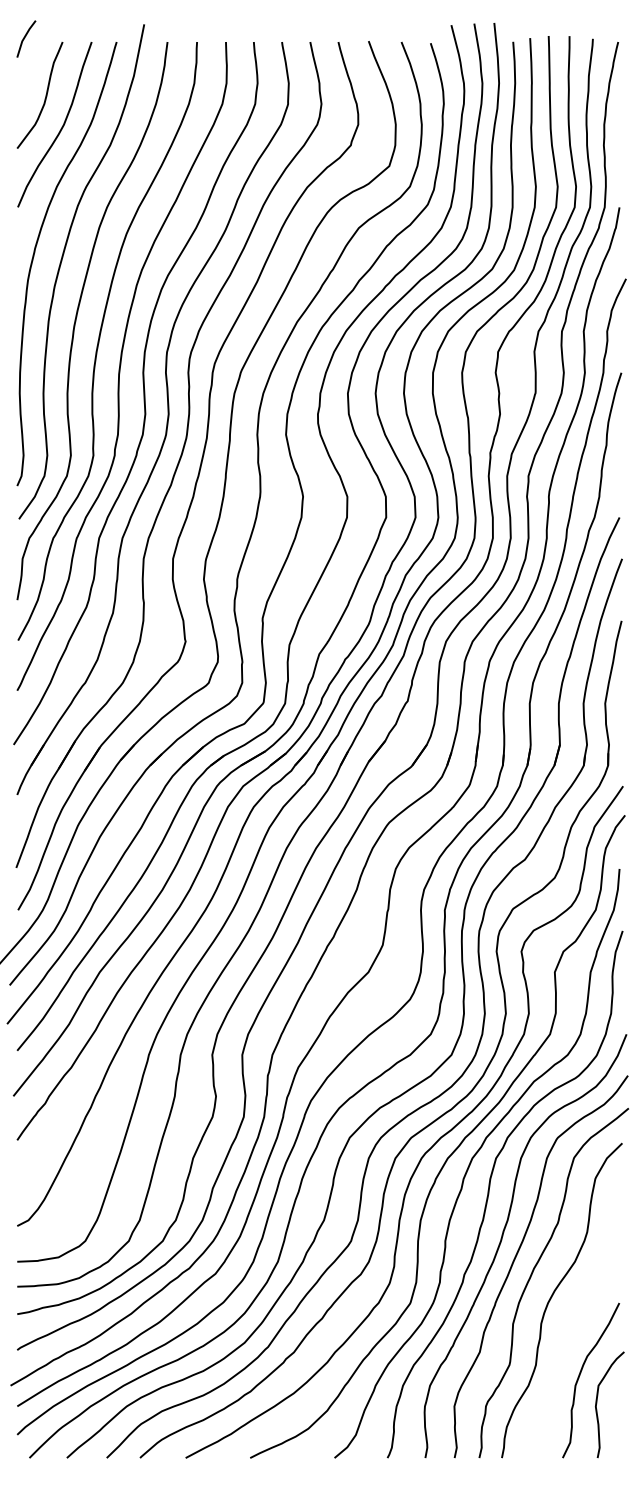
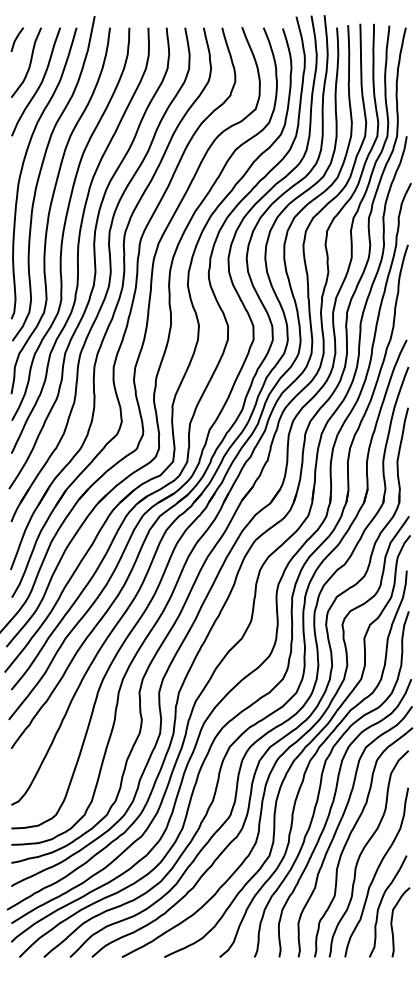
line: (26, 37) -> (17, 38), moved
curve: (573, 1328) -> (376, 872), added

